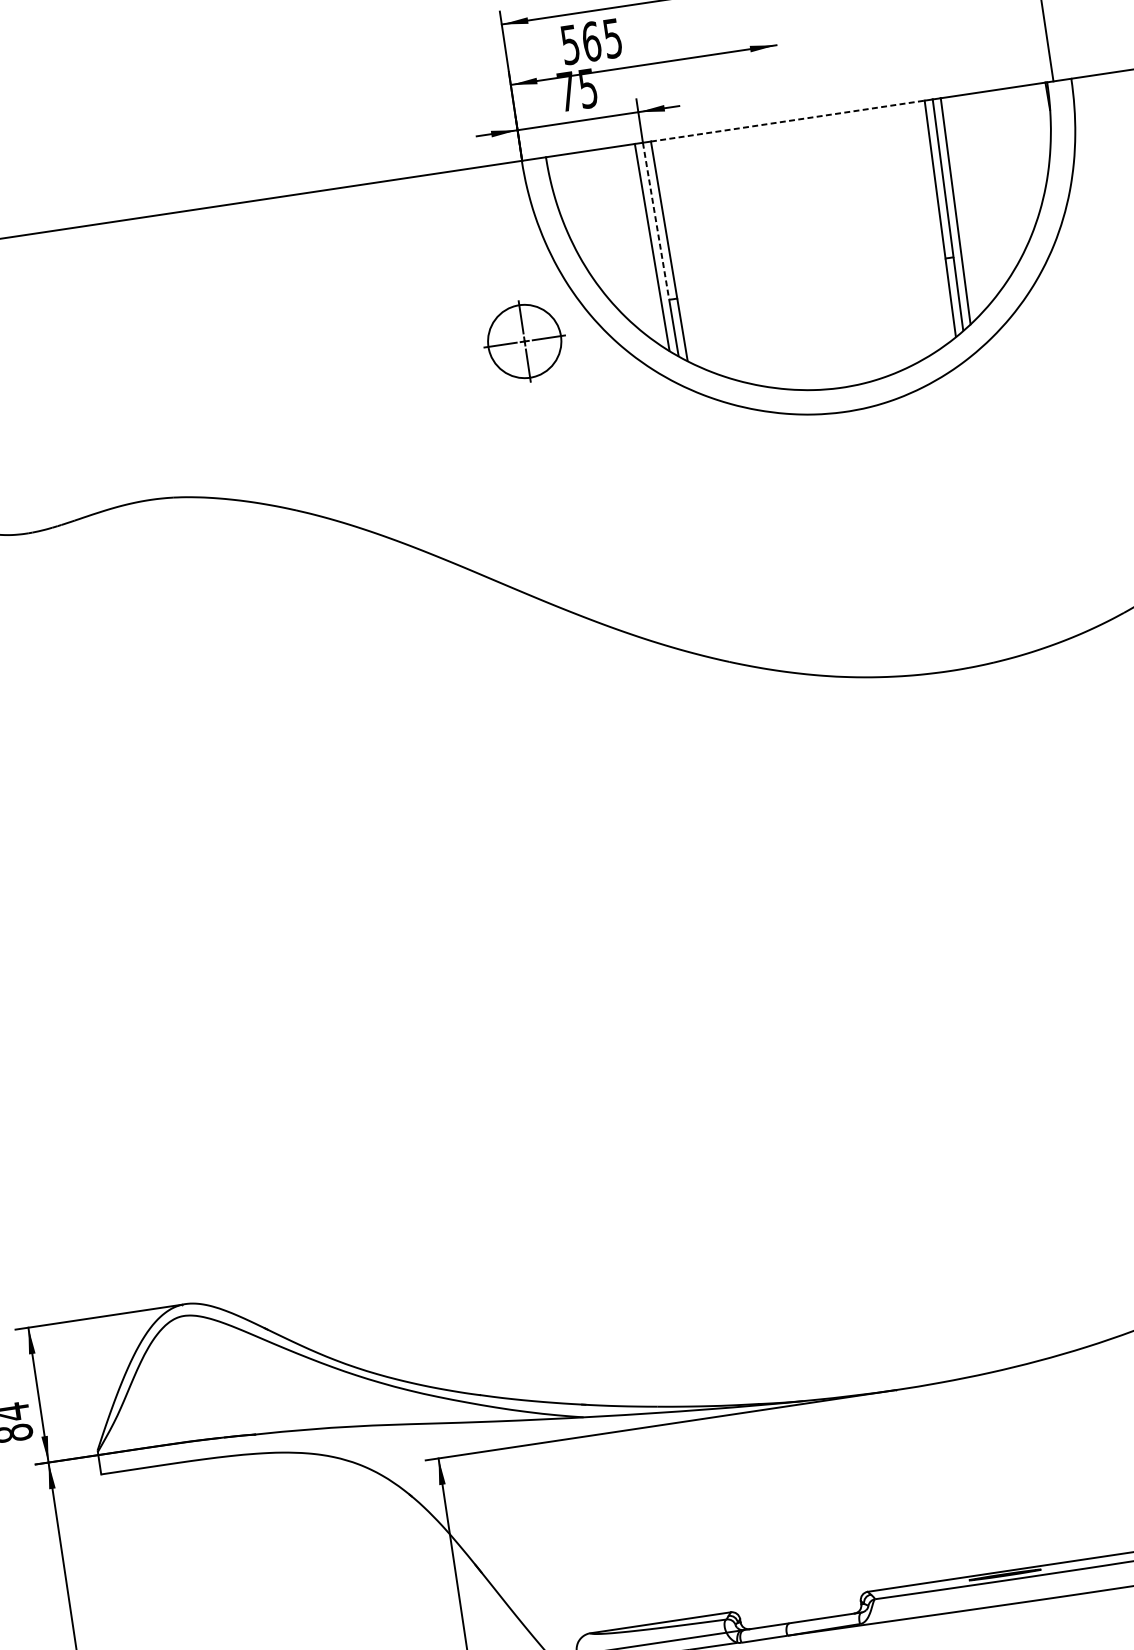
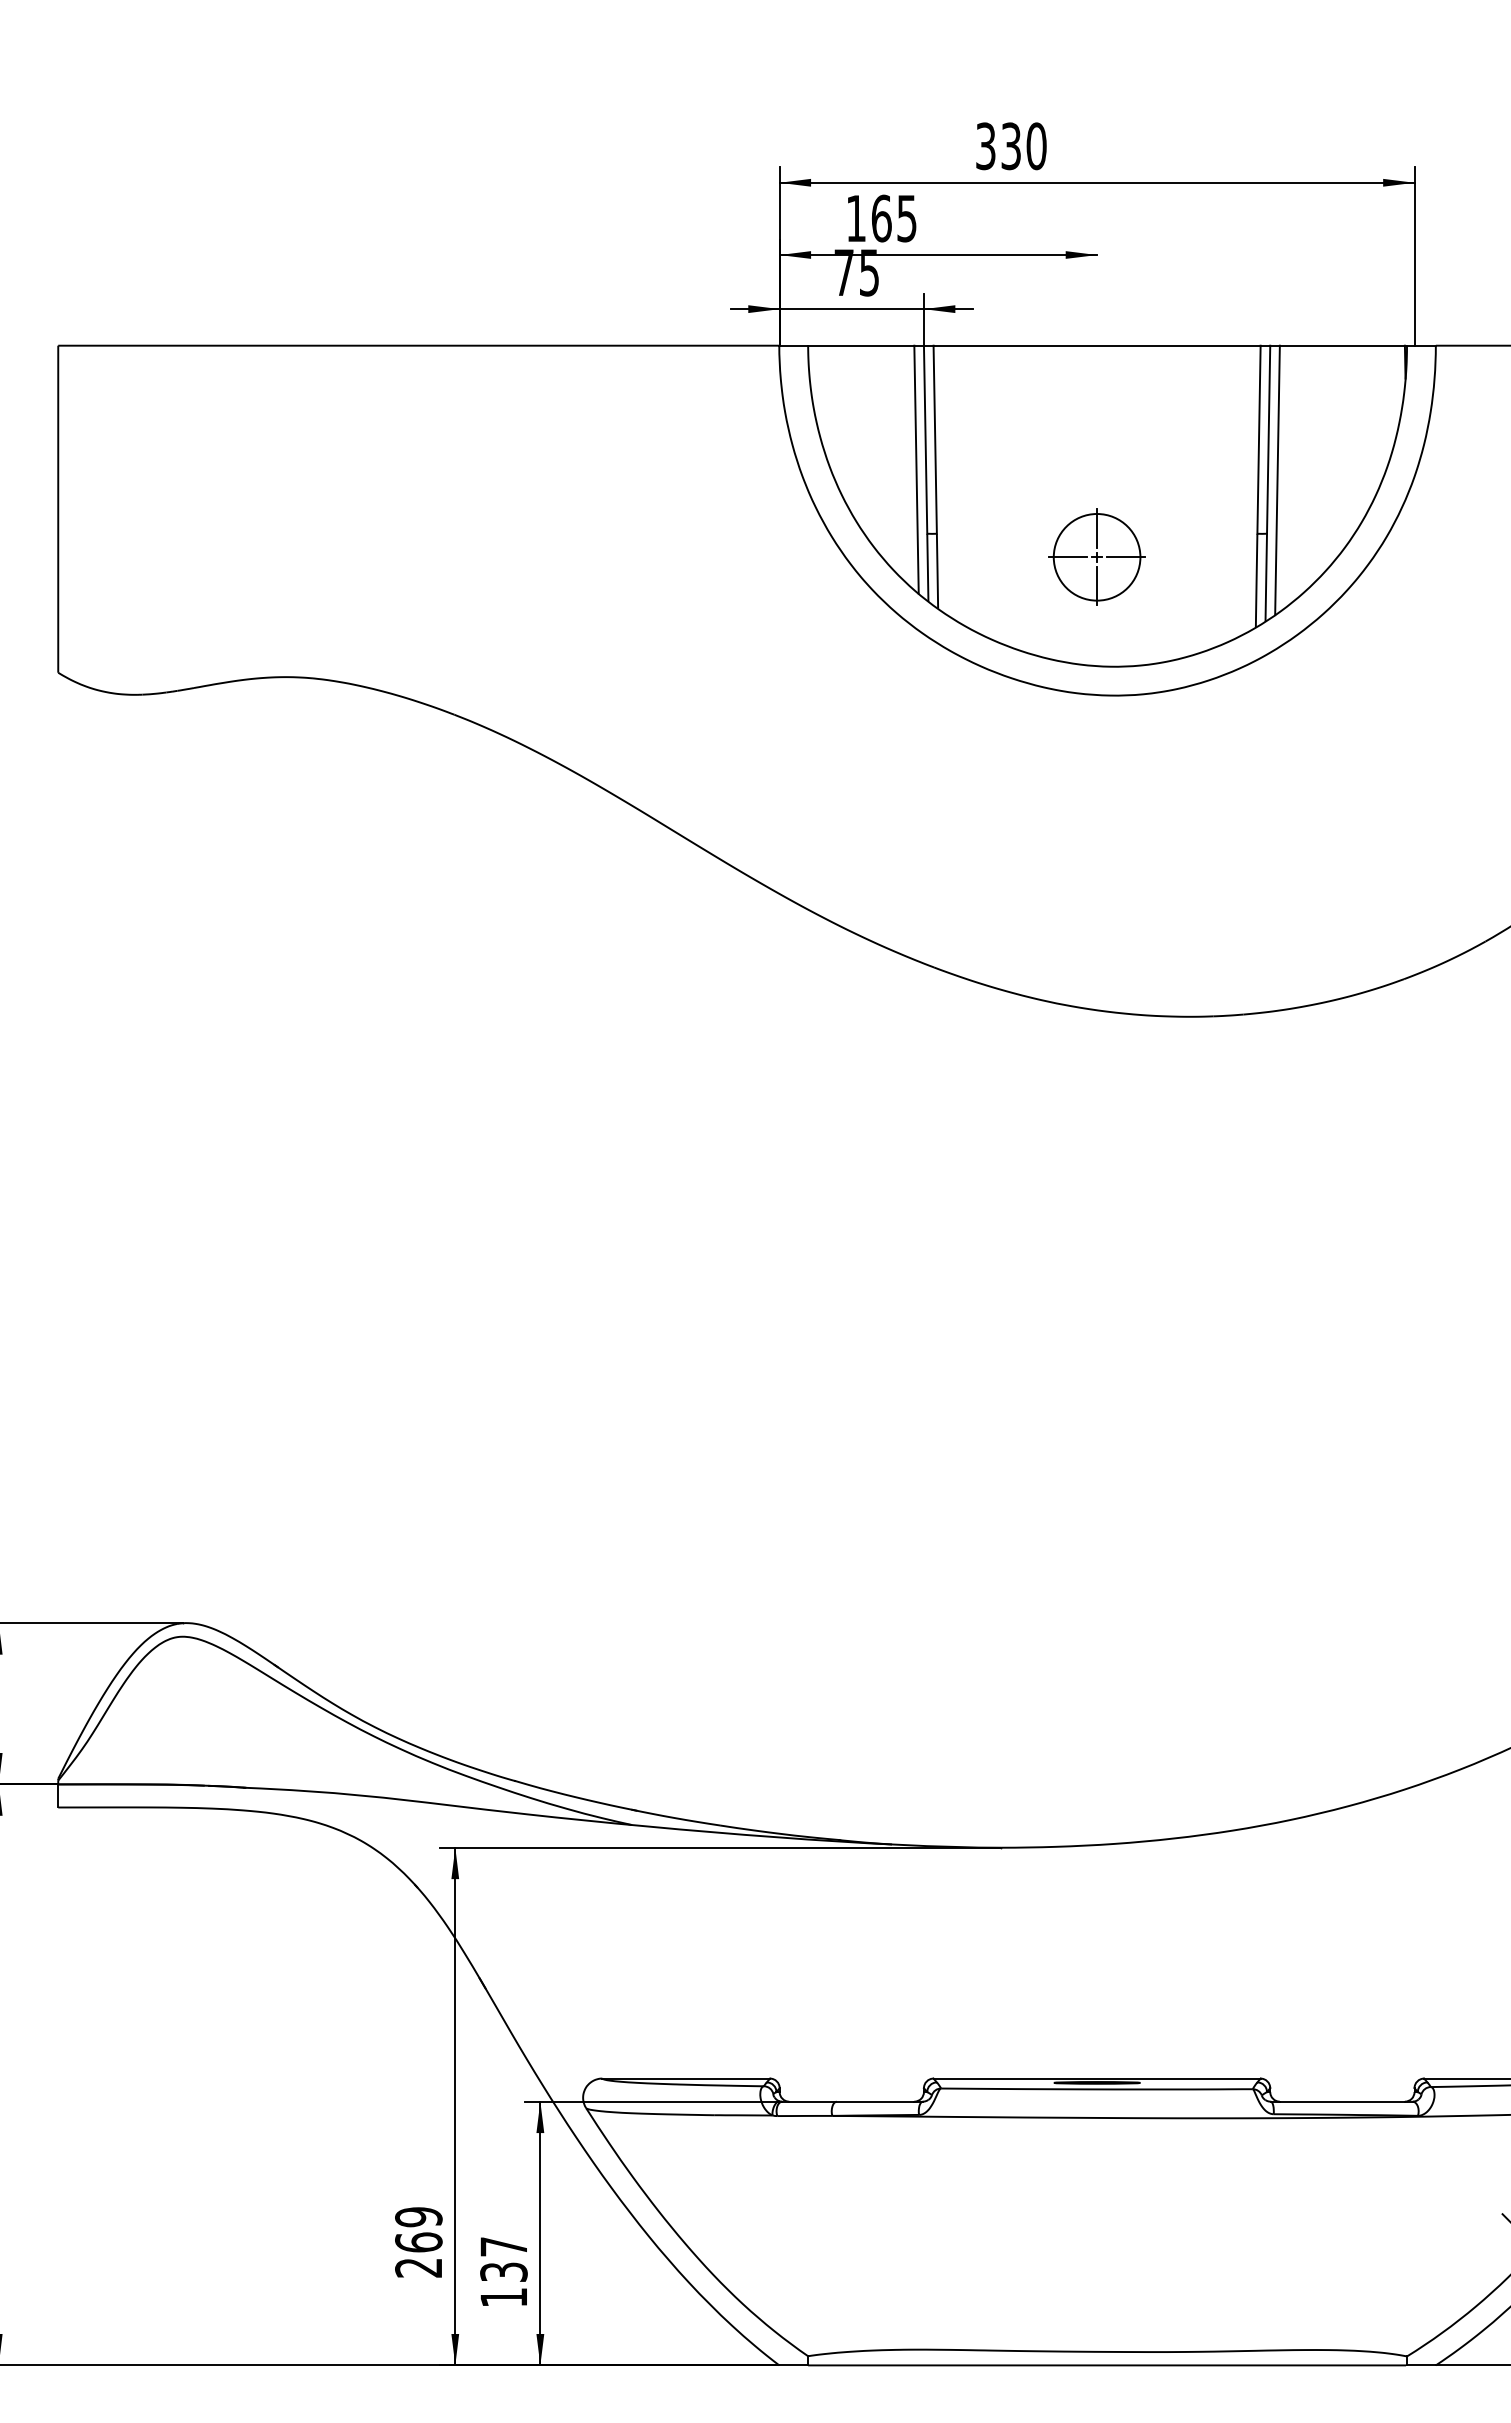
text: (569, 44) -> (855, 218), 565 -> 165
line: (788, 120) -> (1097, 345), dashed -> solid
line: (656, 221) -> (925, 440), dashed -> solid
part: (524, 340) -> (1096, 556), moved

